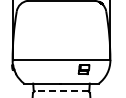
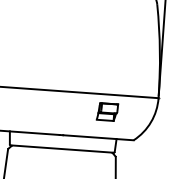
line: (61, 90) -> (62, 148), dashed -> solid

